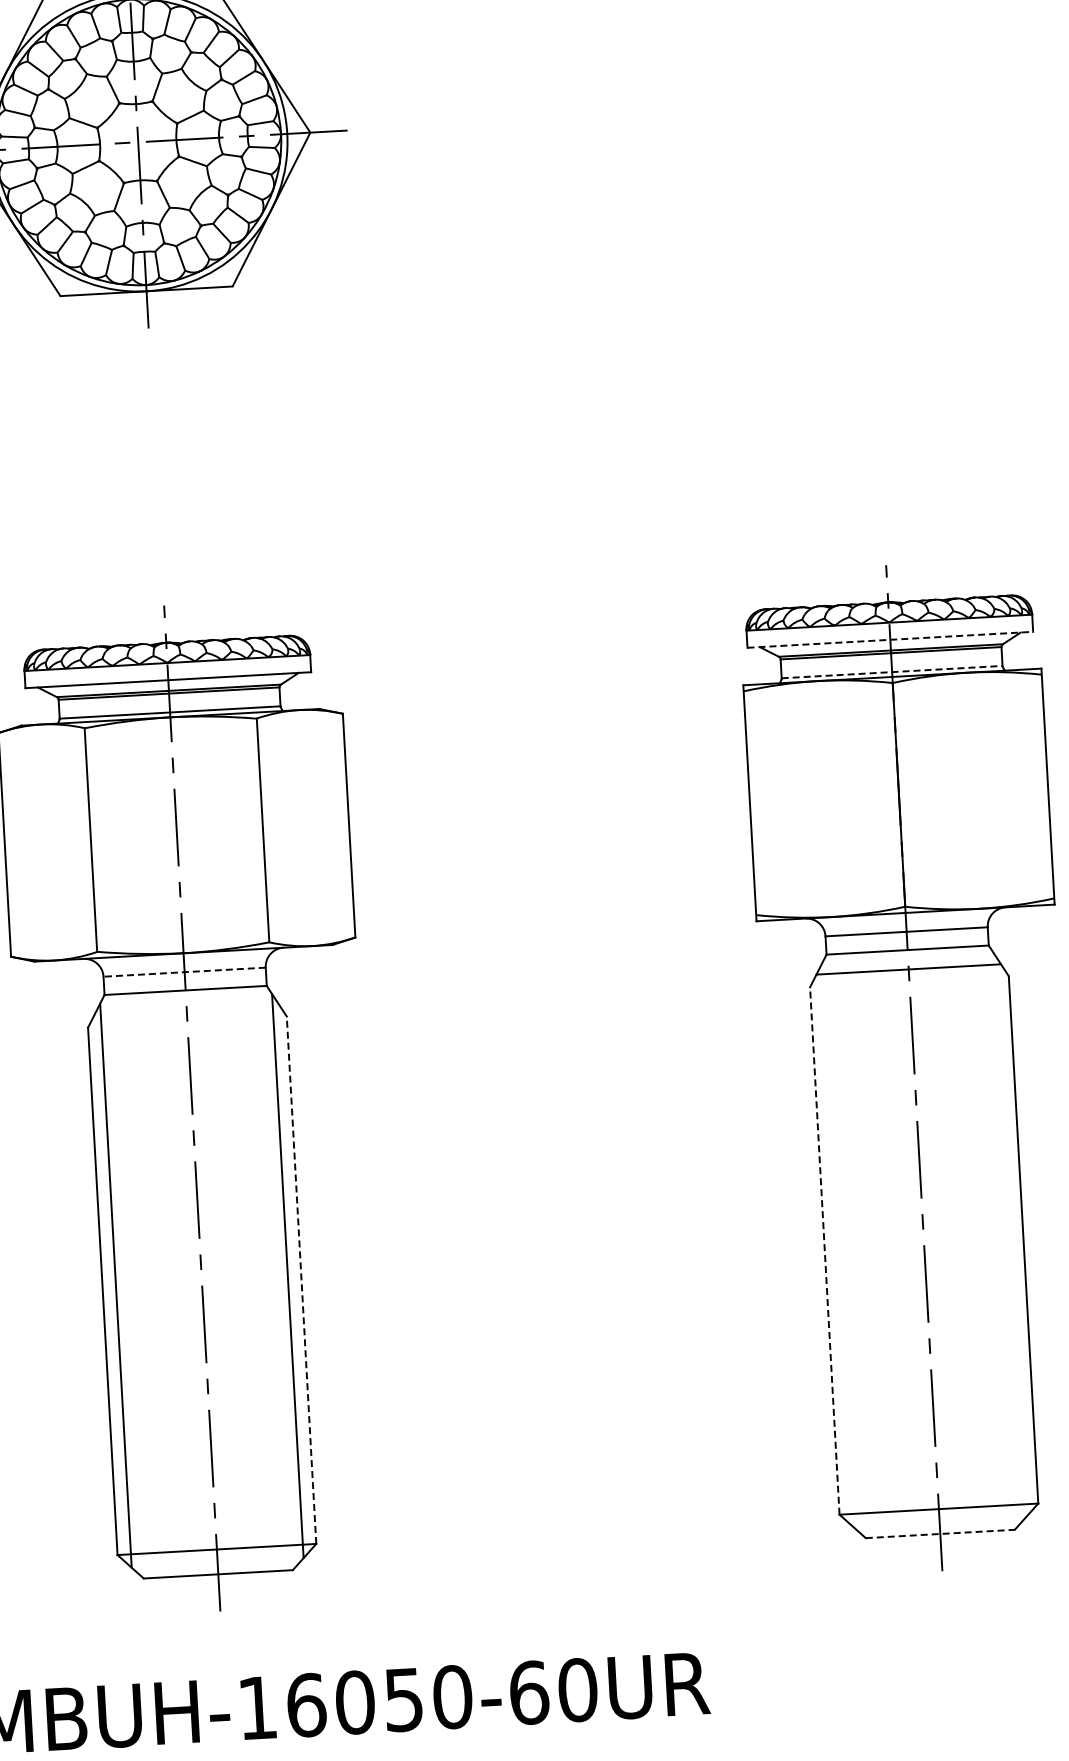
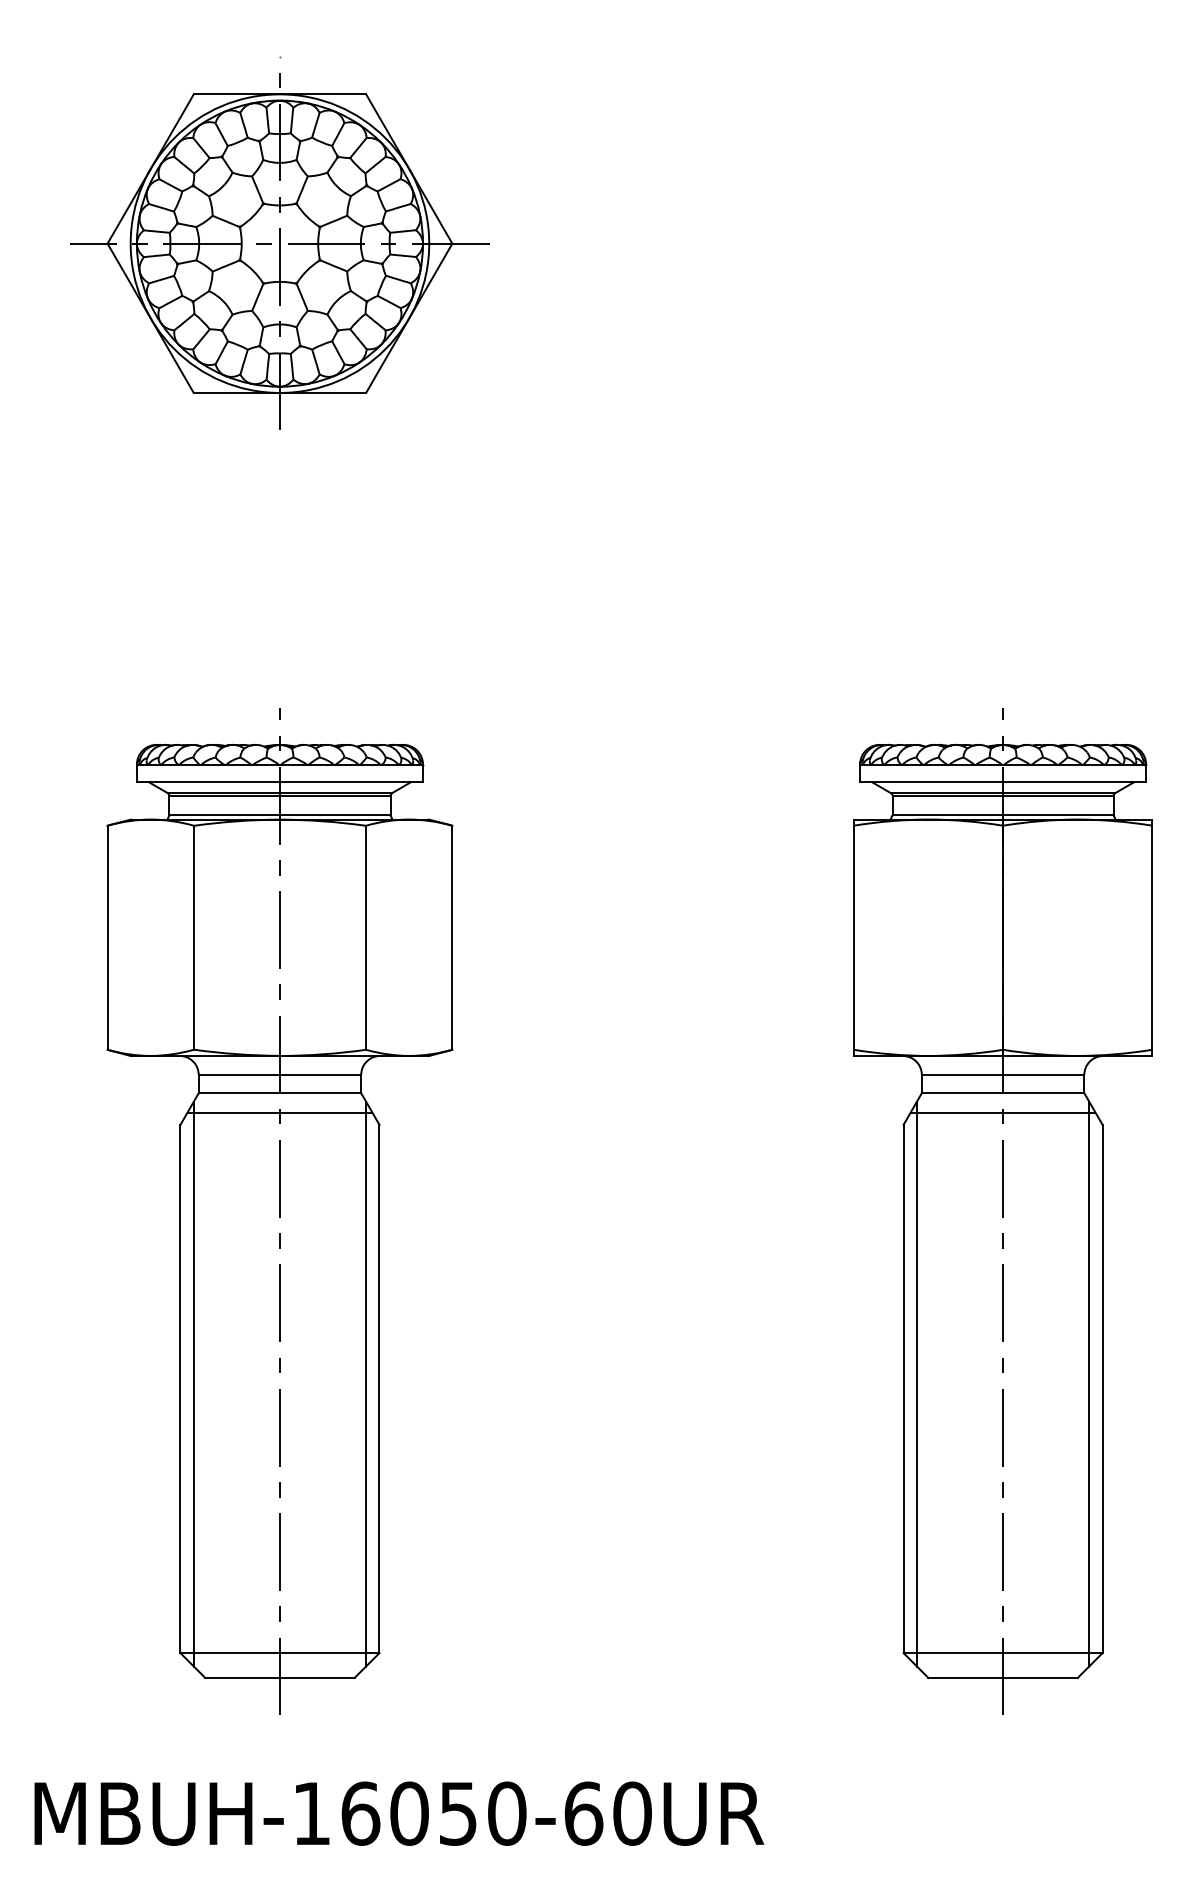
line: (890, 639) -> (1003, 782), dashed -> solid
line: (892, 671) -> (1003, 814), dashed -> solid
line: (184, 971) -> (279, 1074), dashed -> solid
line: (186, 1009) -> (279, 1112), added
line: (1010, 1235) -> (1089, 1383), added
line: (838, 1244) -> (917, 1383), added
line: (824, 1250) -> (903, 1388), dashed -> solid
line: (301, 1279) -> (379, 1388), dashed -> solid
line: (940, 1533) -> (1003, 1677), dashed -> solid

